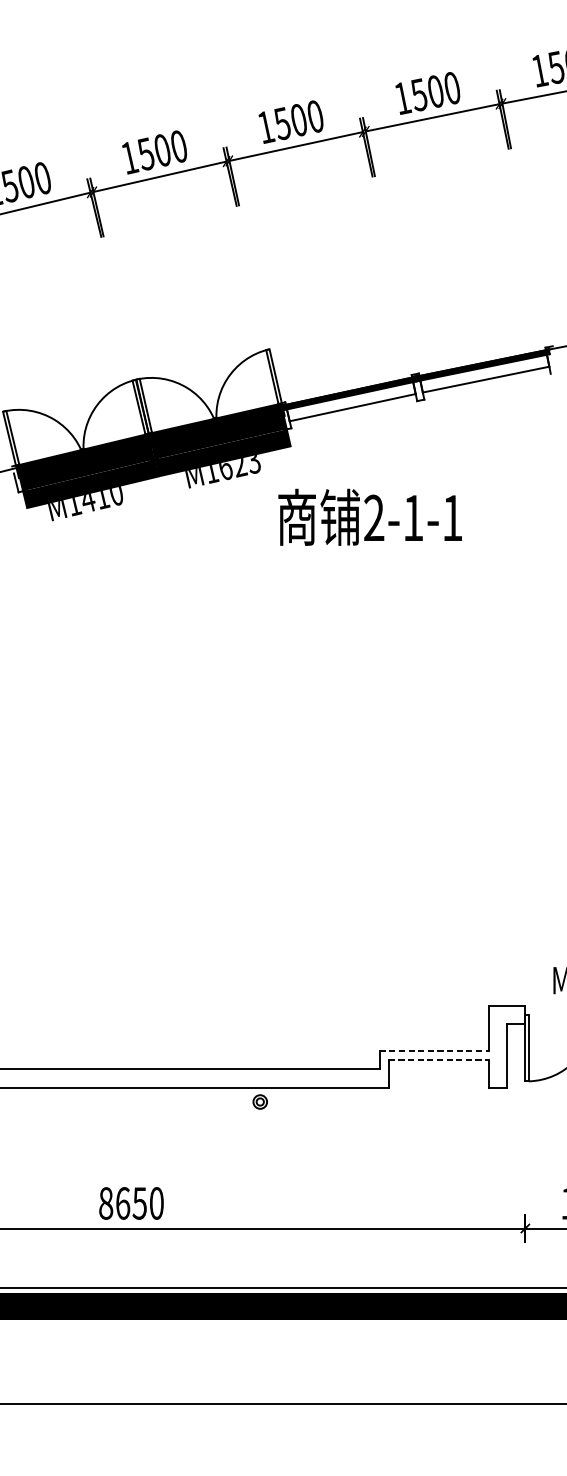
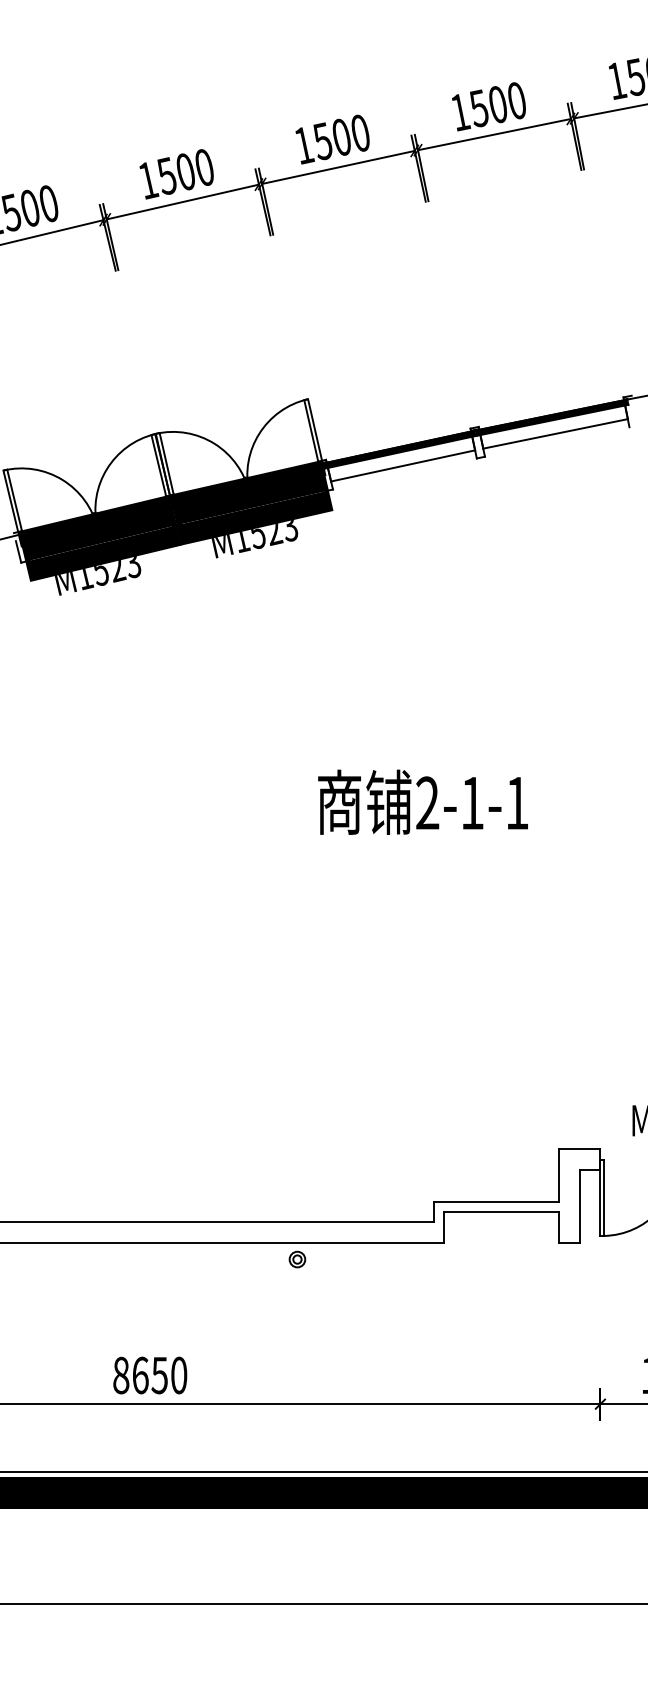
text: (225, 471) -> (257, 538), M1623 -> M1523
text: (102, 499) -> (117, 570), M1410 -> M1523
text: (369, 516) -> (422, 801), moved
line: (434, 1051) -> (496, 1201), dashed -> solid
line: (439, 1059) -> (502, 1211), dashed -> solid

